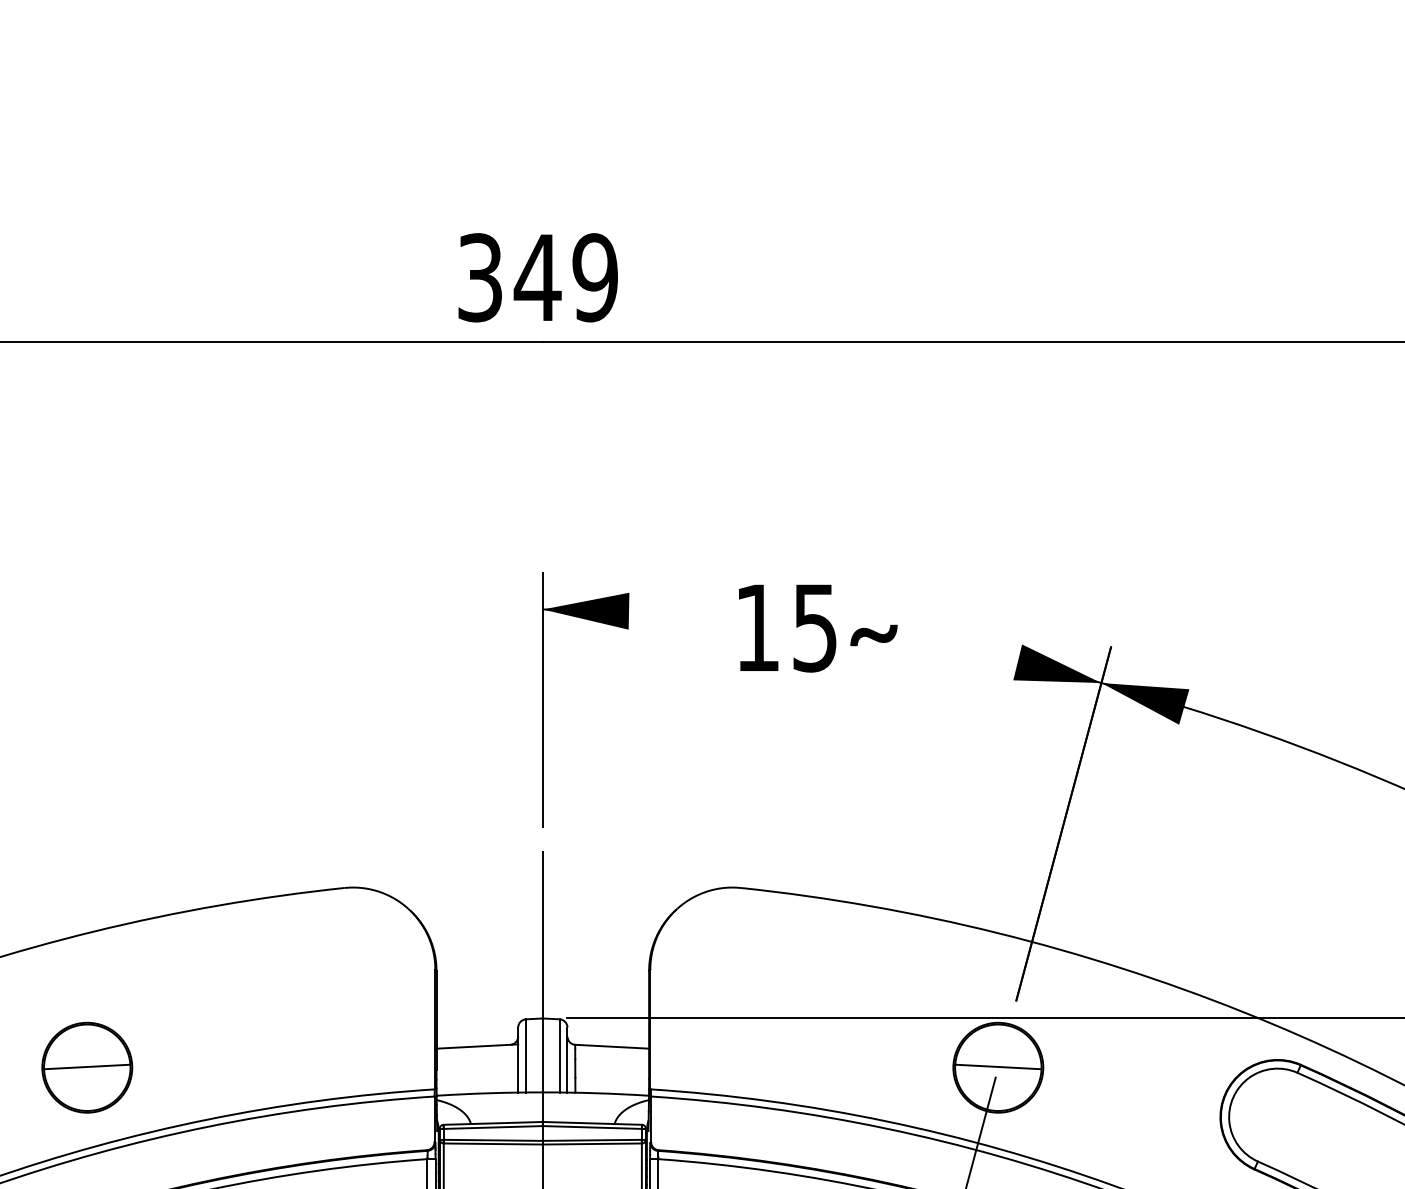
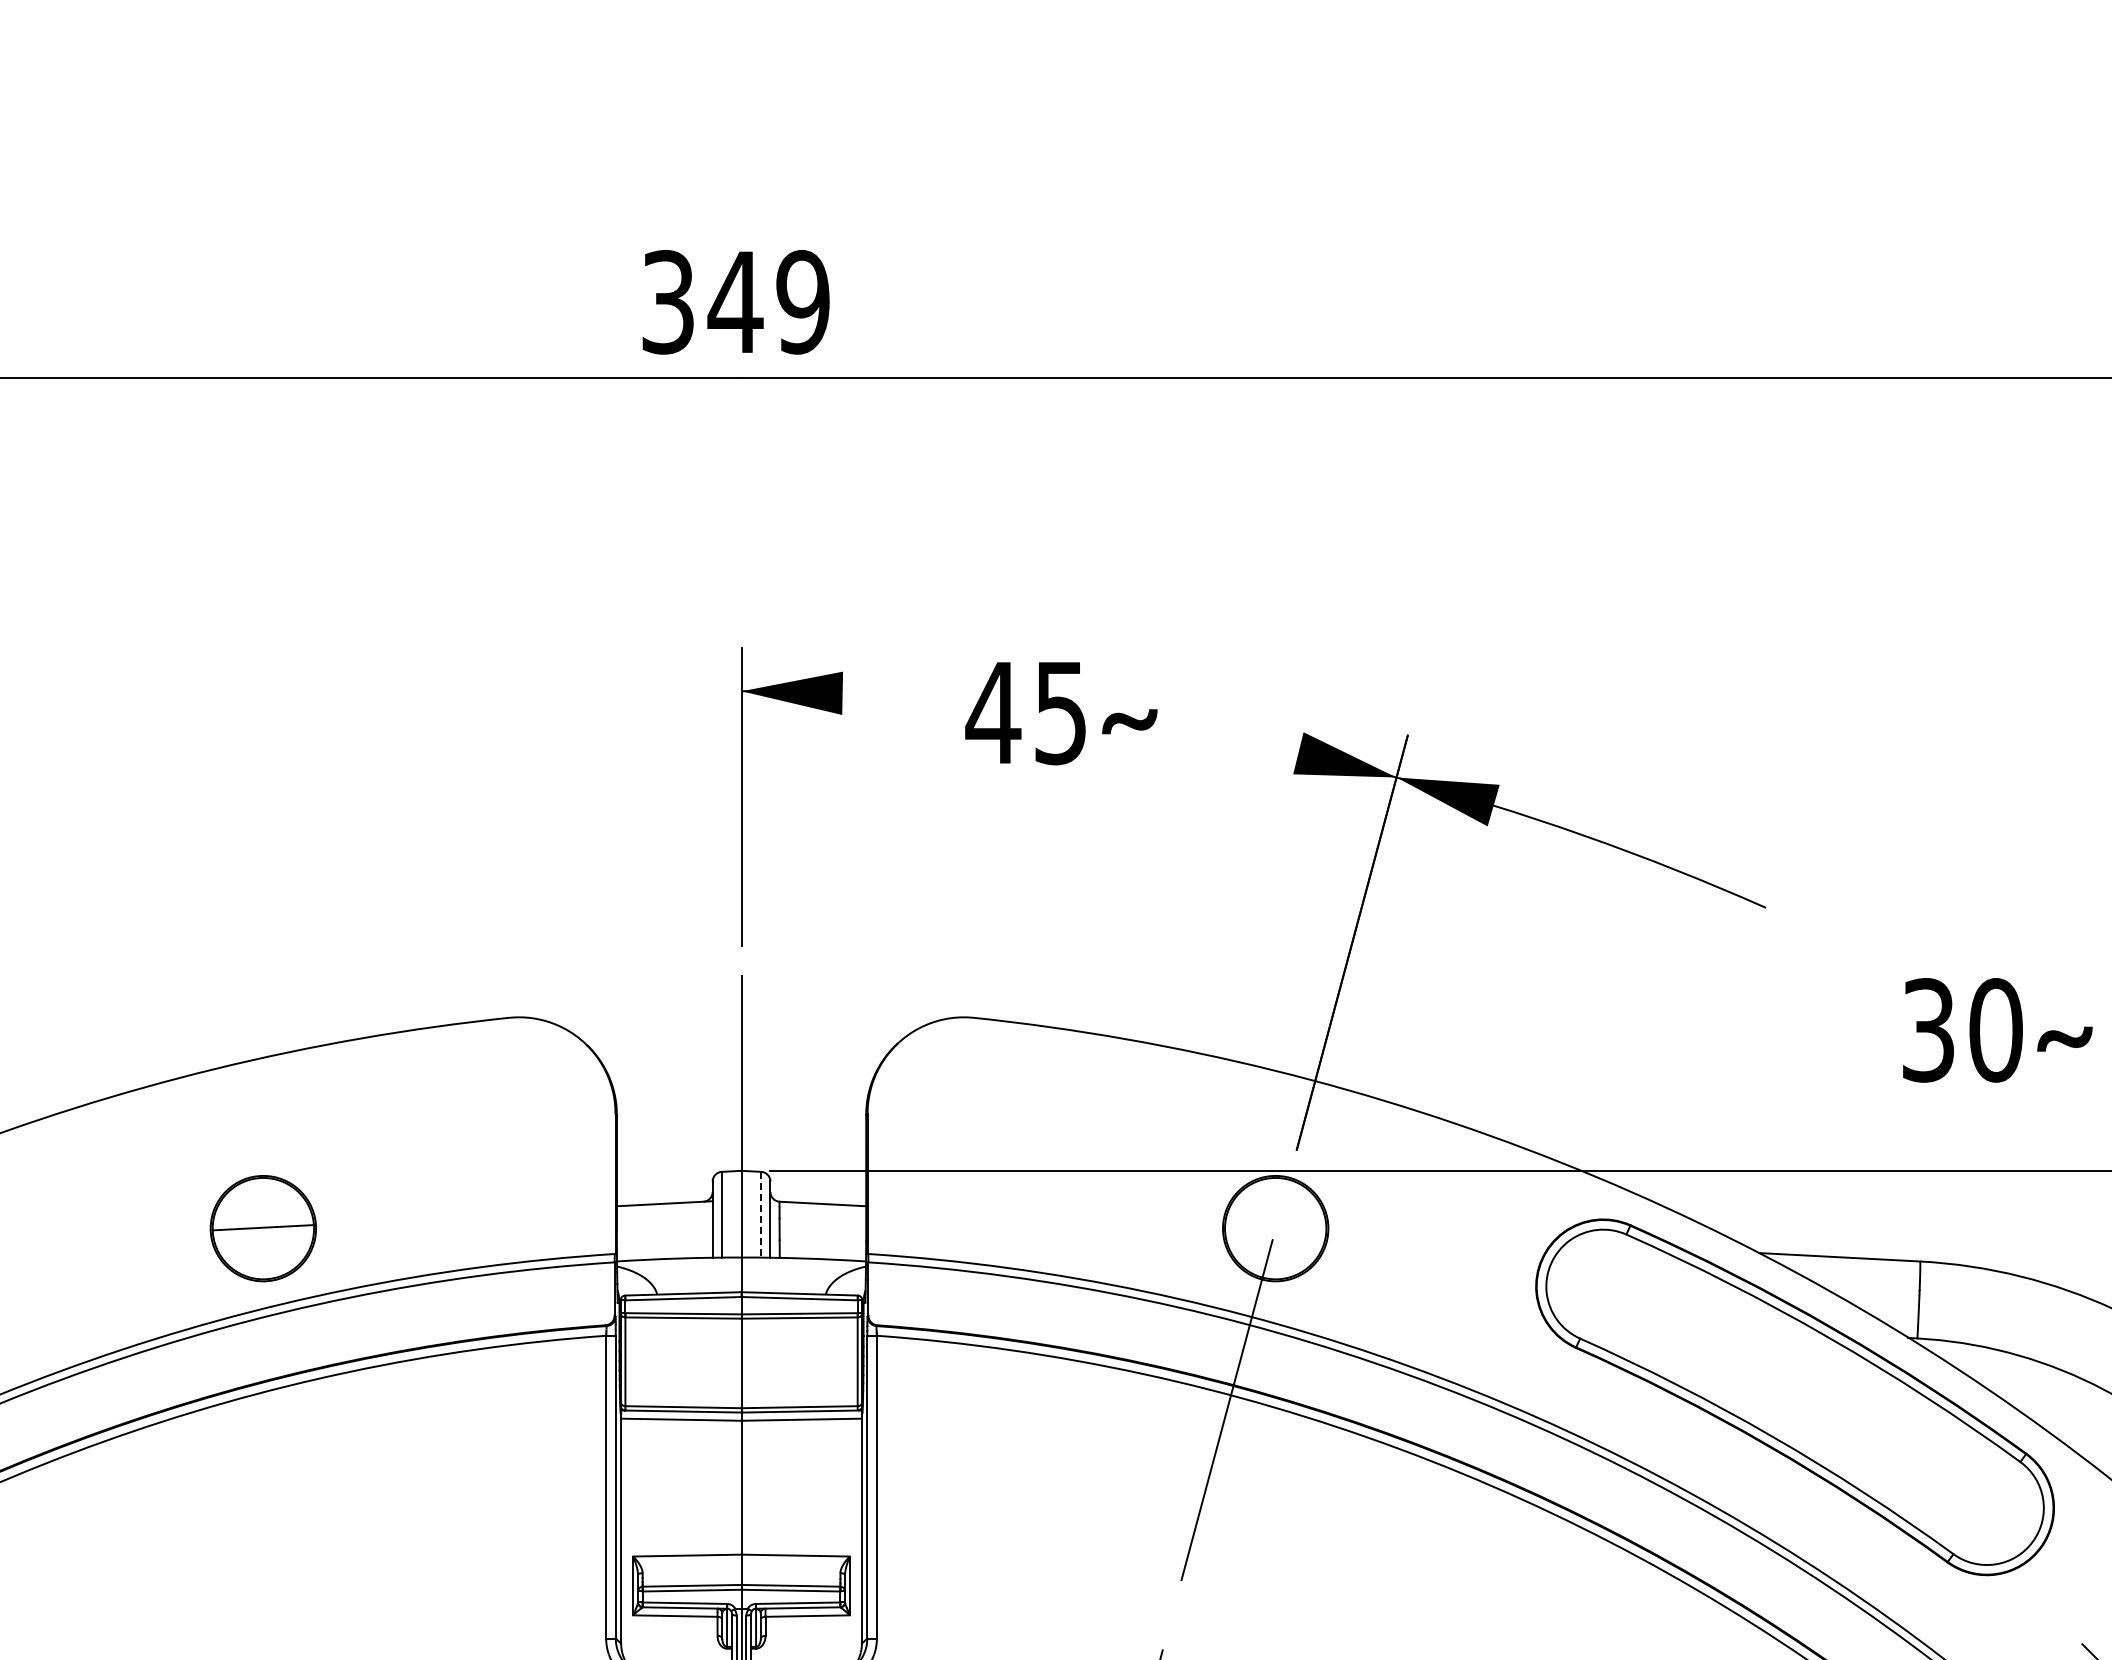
text: (757, 627) -> (993, 712), 15 -> 45
line: (559, 1055) -> (761, 1214), solid -> dashed
line: (998, 1066) -> (1275, 1227), removed
part: (86, 1067) -> (262, 1228), moved

